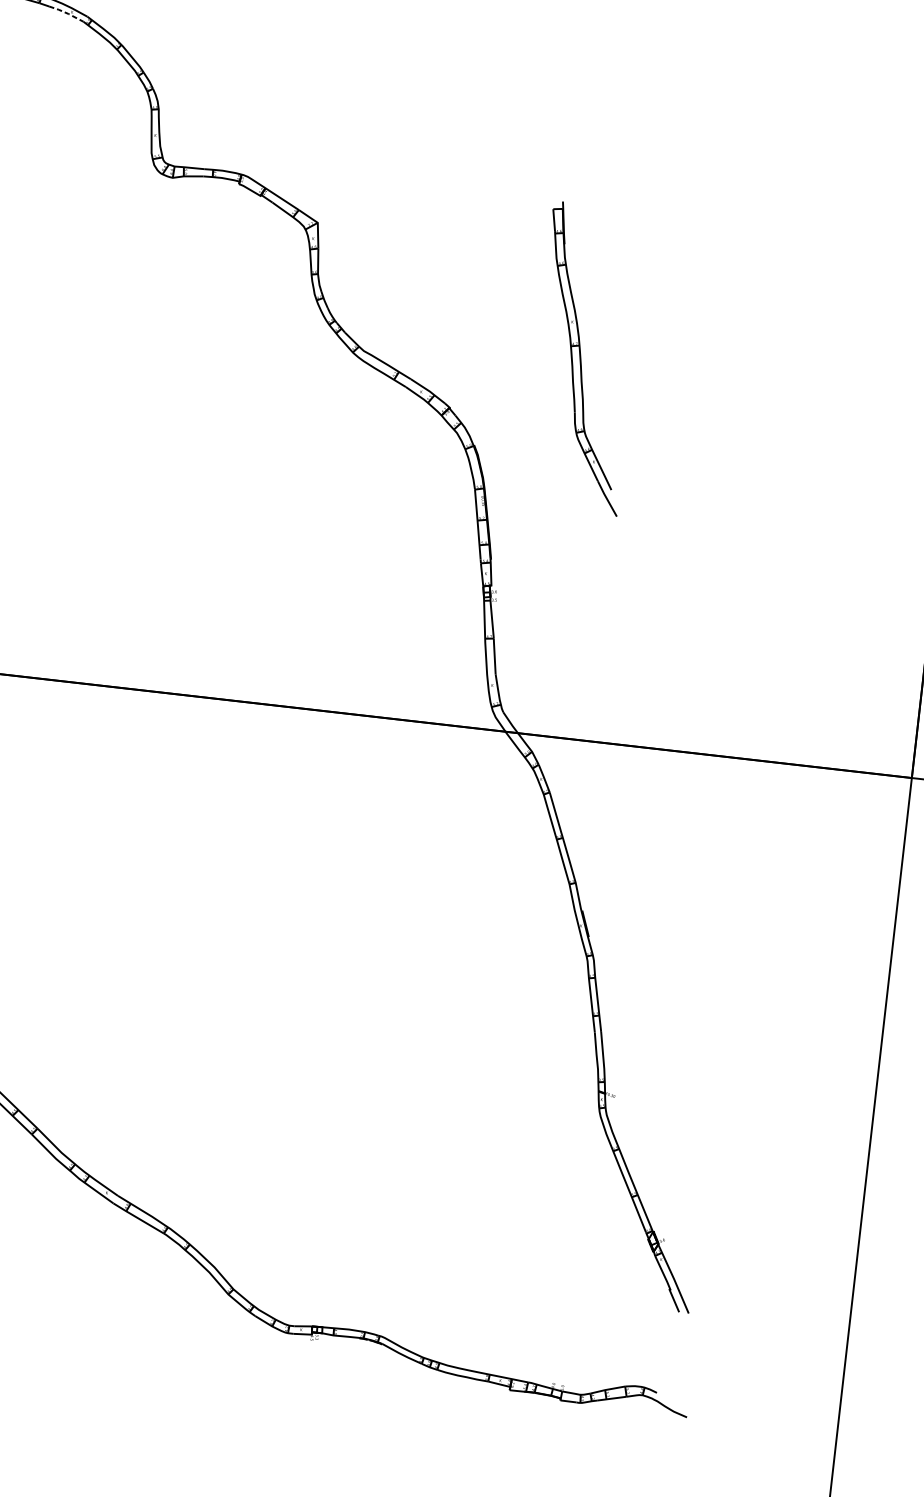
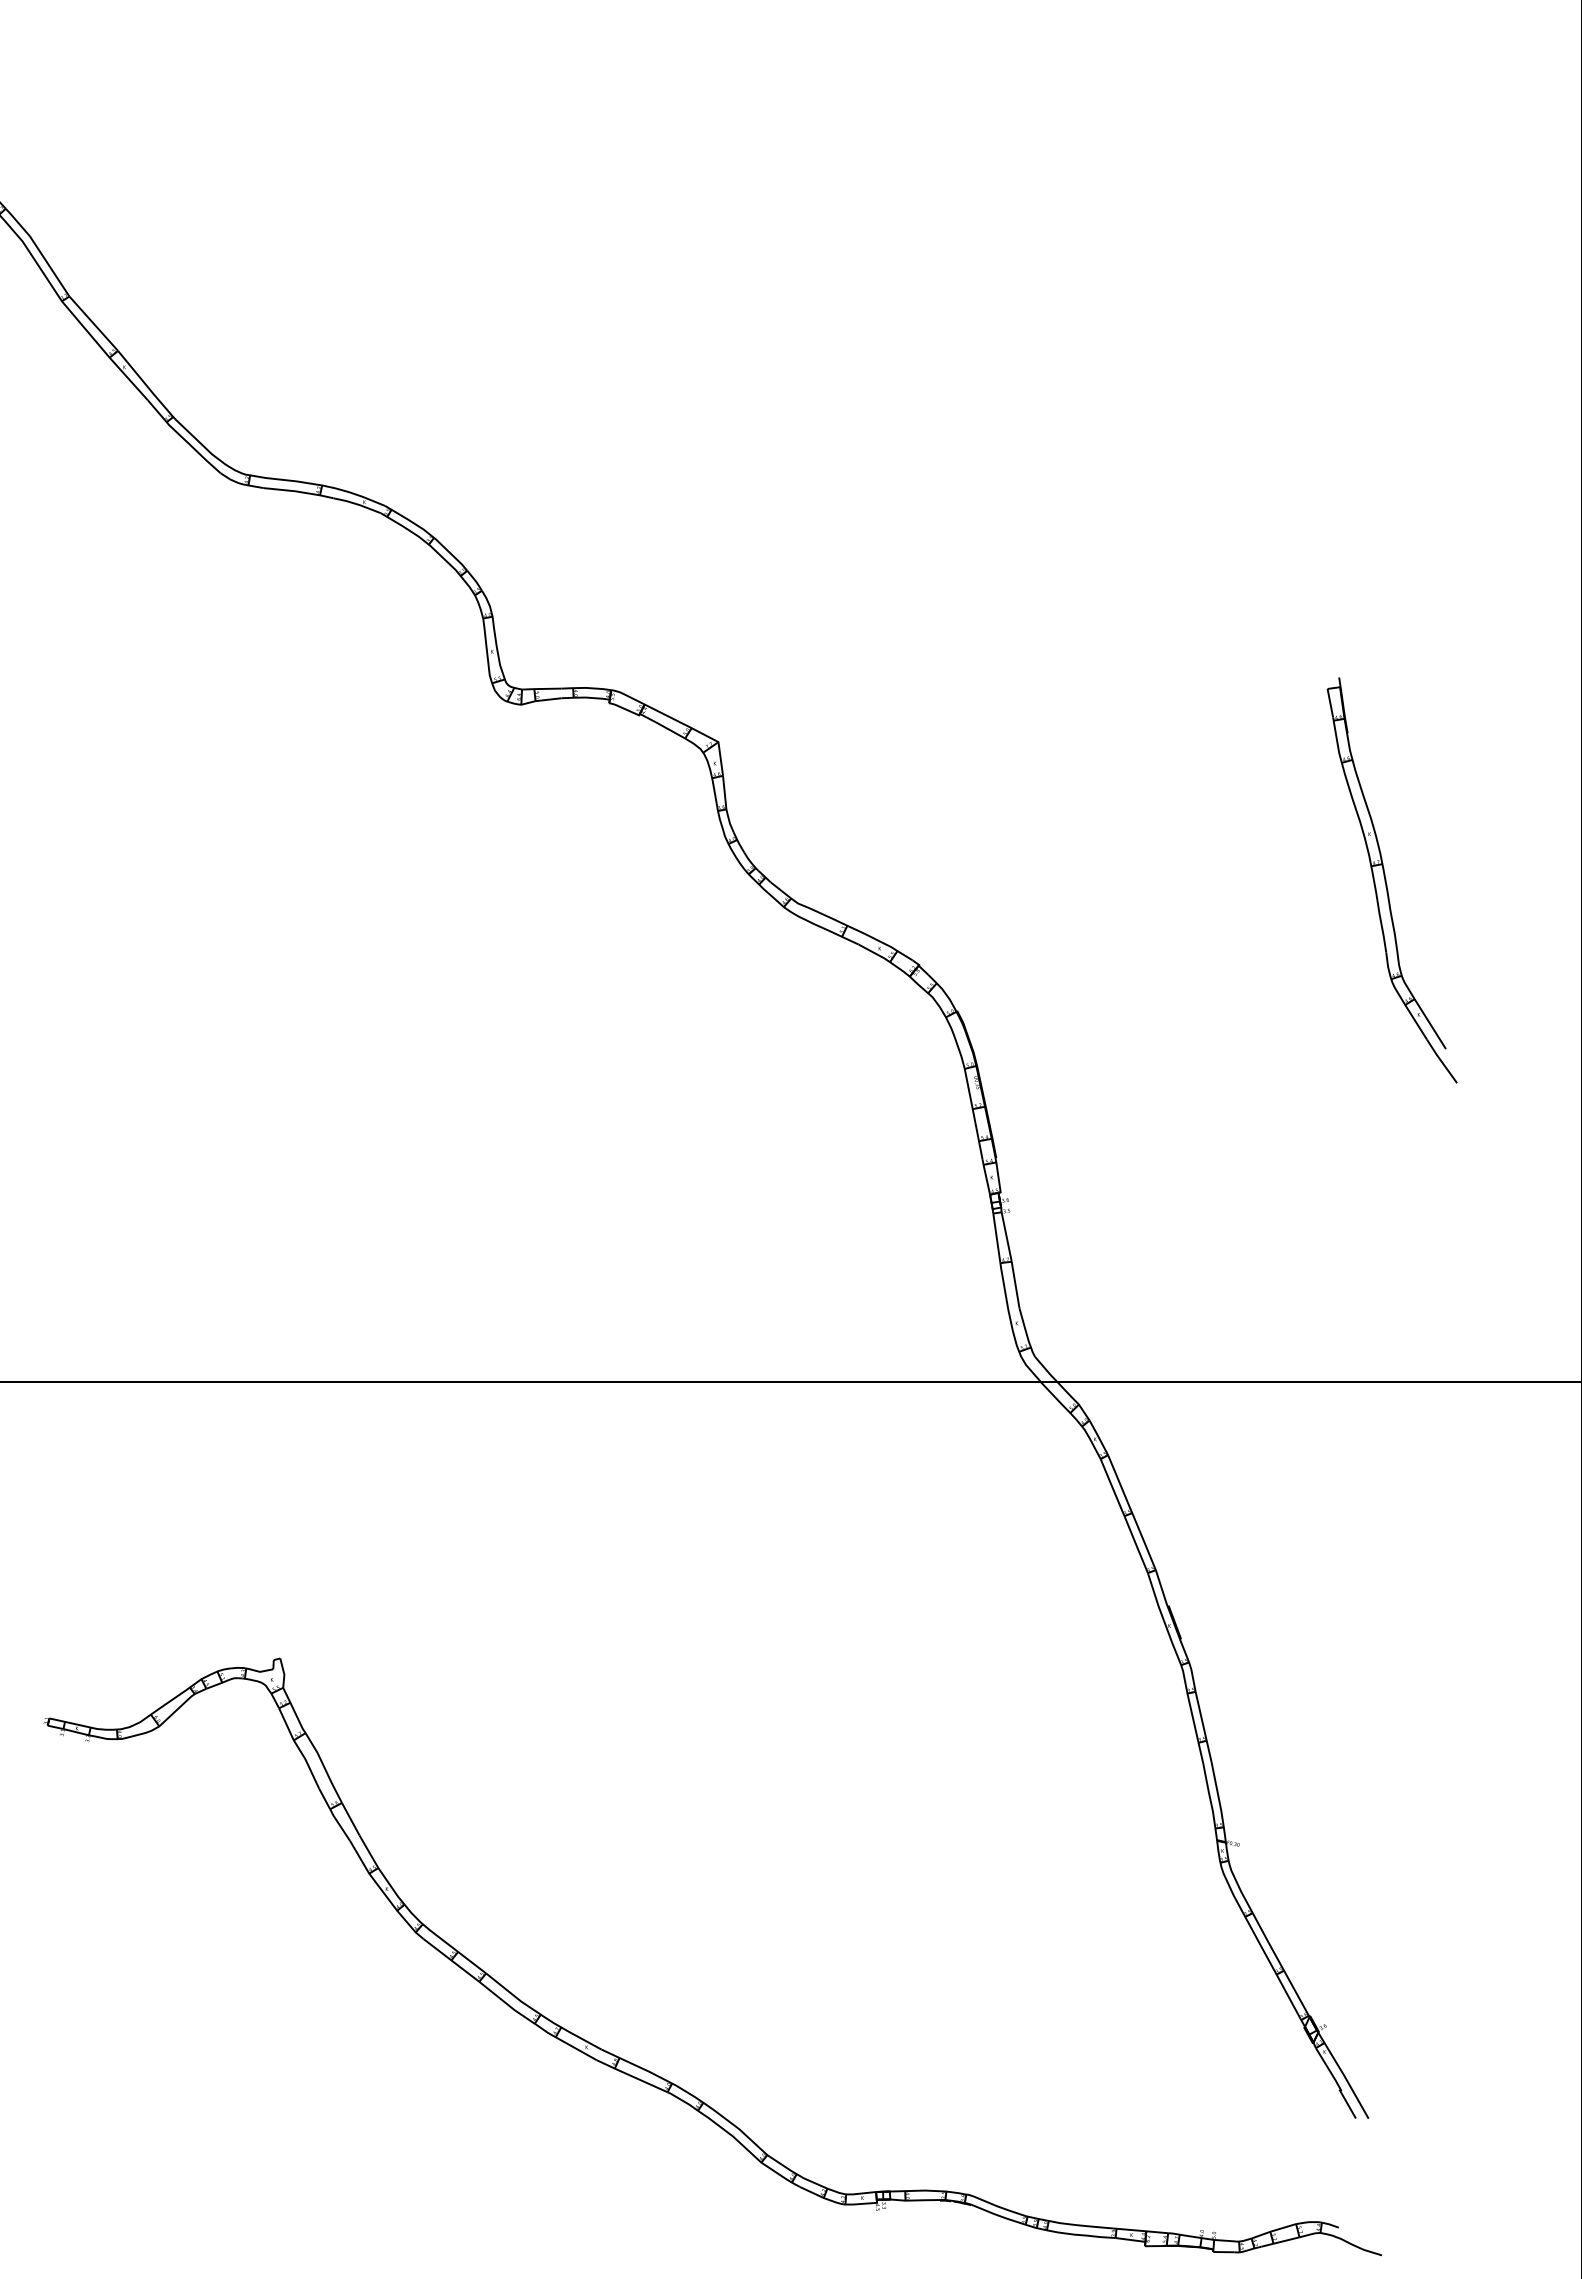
line: (66, 13) -> (357, 504), dashed -> solid
part: (584, 358) -> (1391, 880), moved

